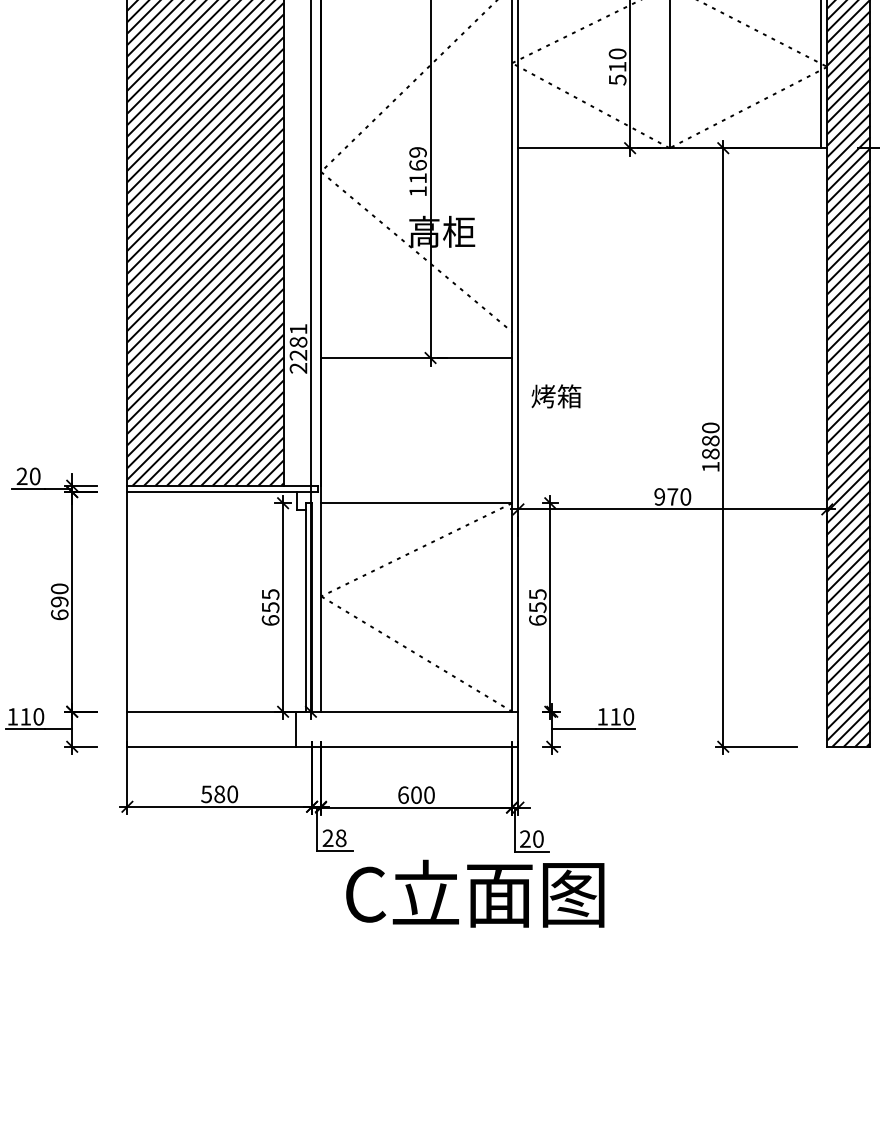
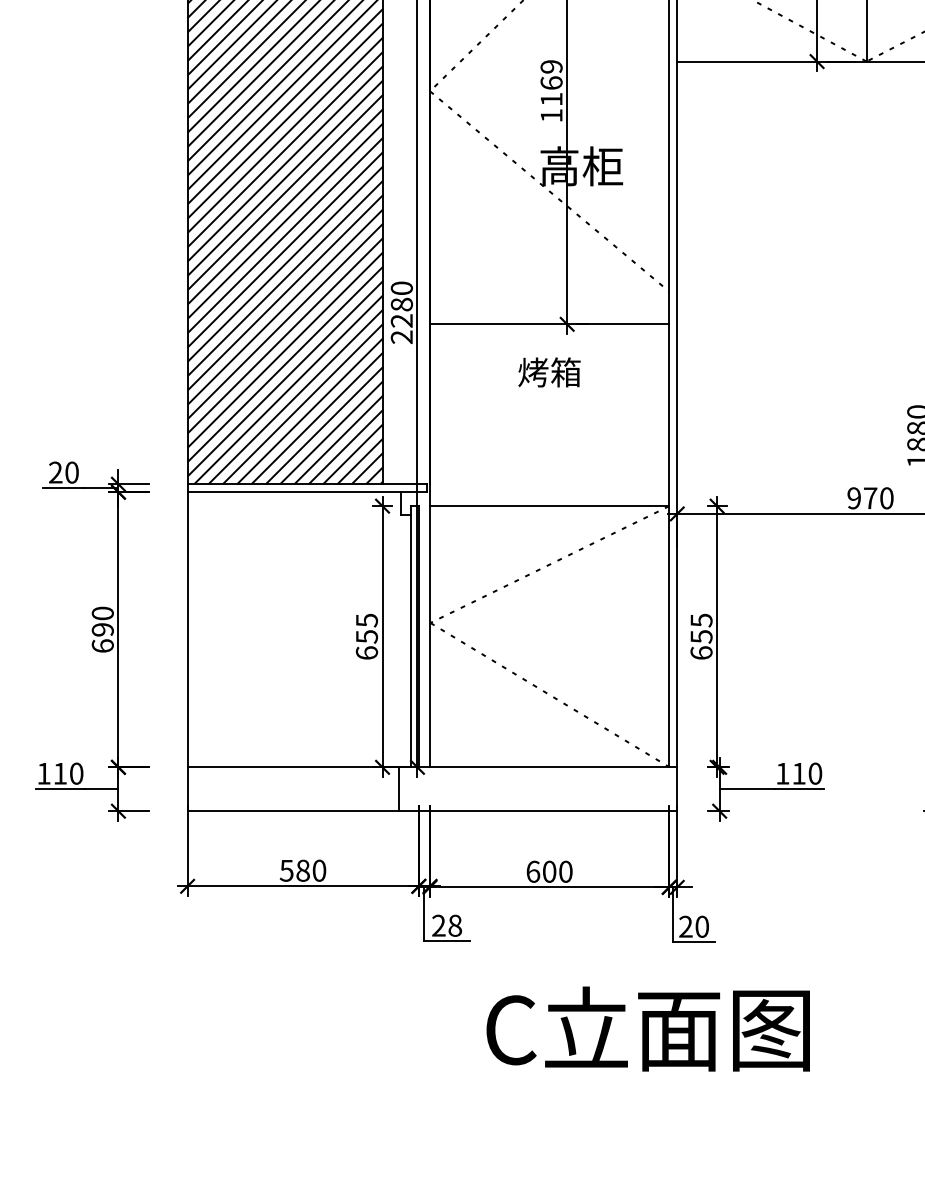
text: (298, 329) -> (401, 288), 2281 -> 2280
text: (556, 396) -> (549, 372), moved
text: (475, 893) -> (648, 1028), moved

